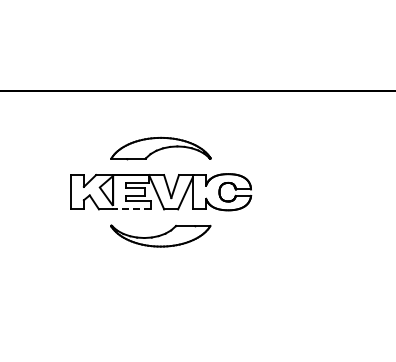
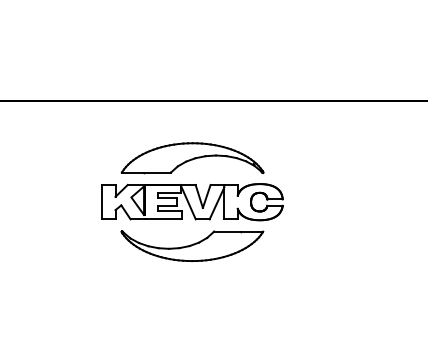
part: (160, 148) -> (192, 158), size x1.43
line: (132, 209) -> (164, 219), dashed -> solid
part: (160, 235) -> (192, 245), size x1.43

